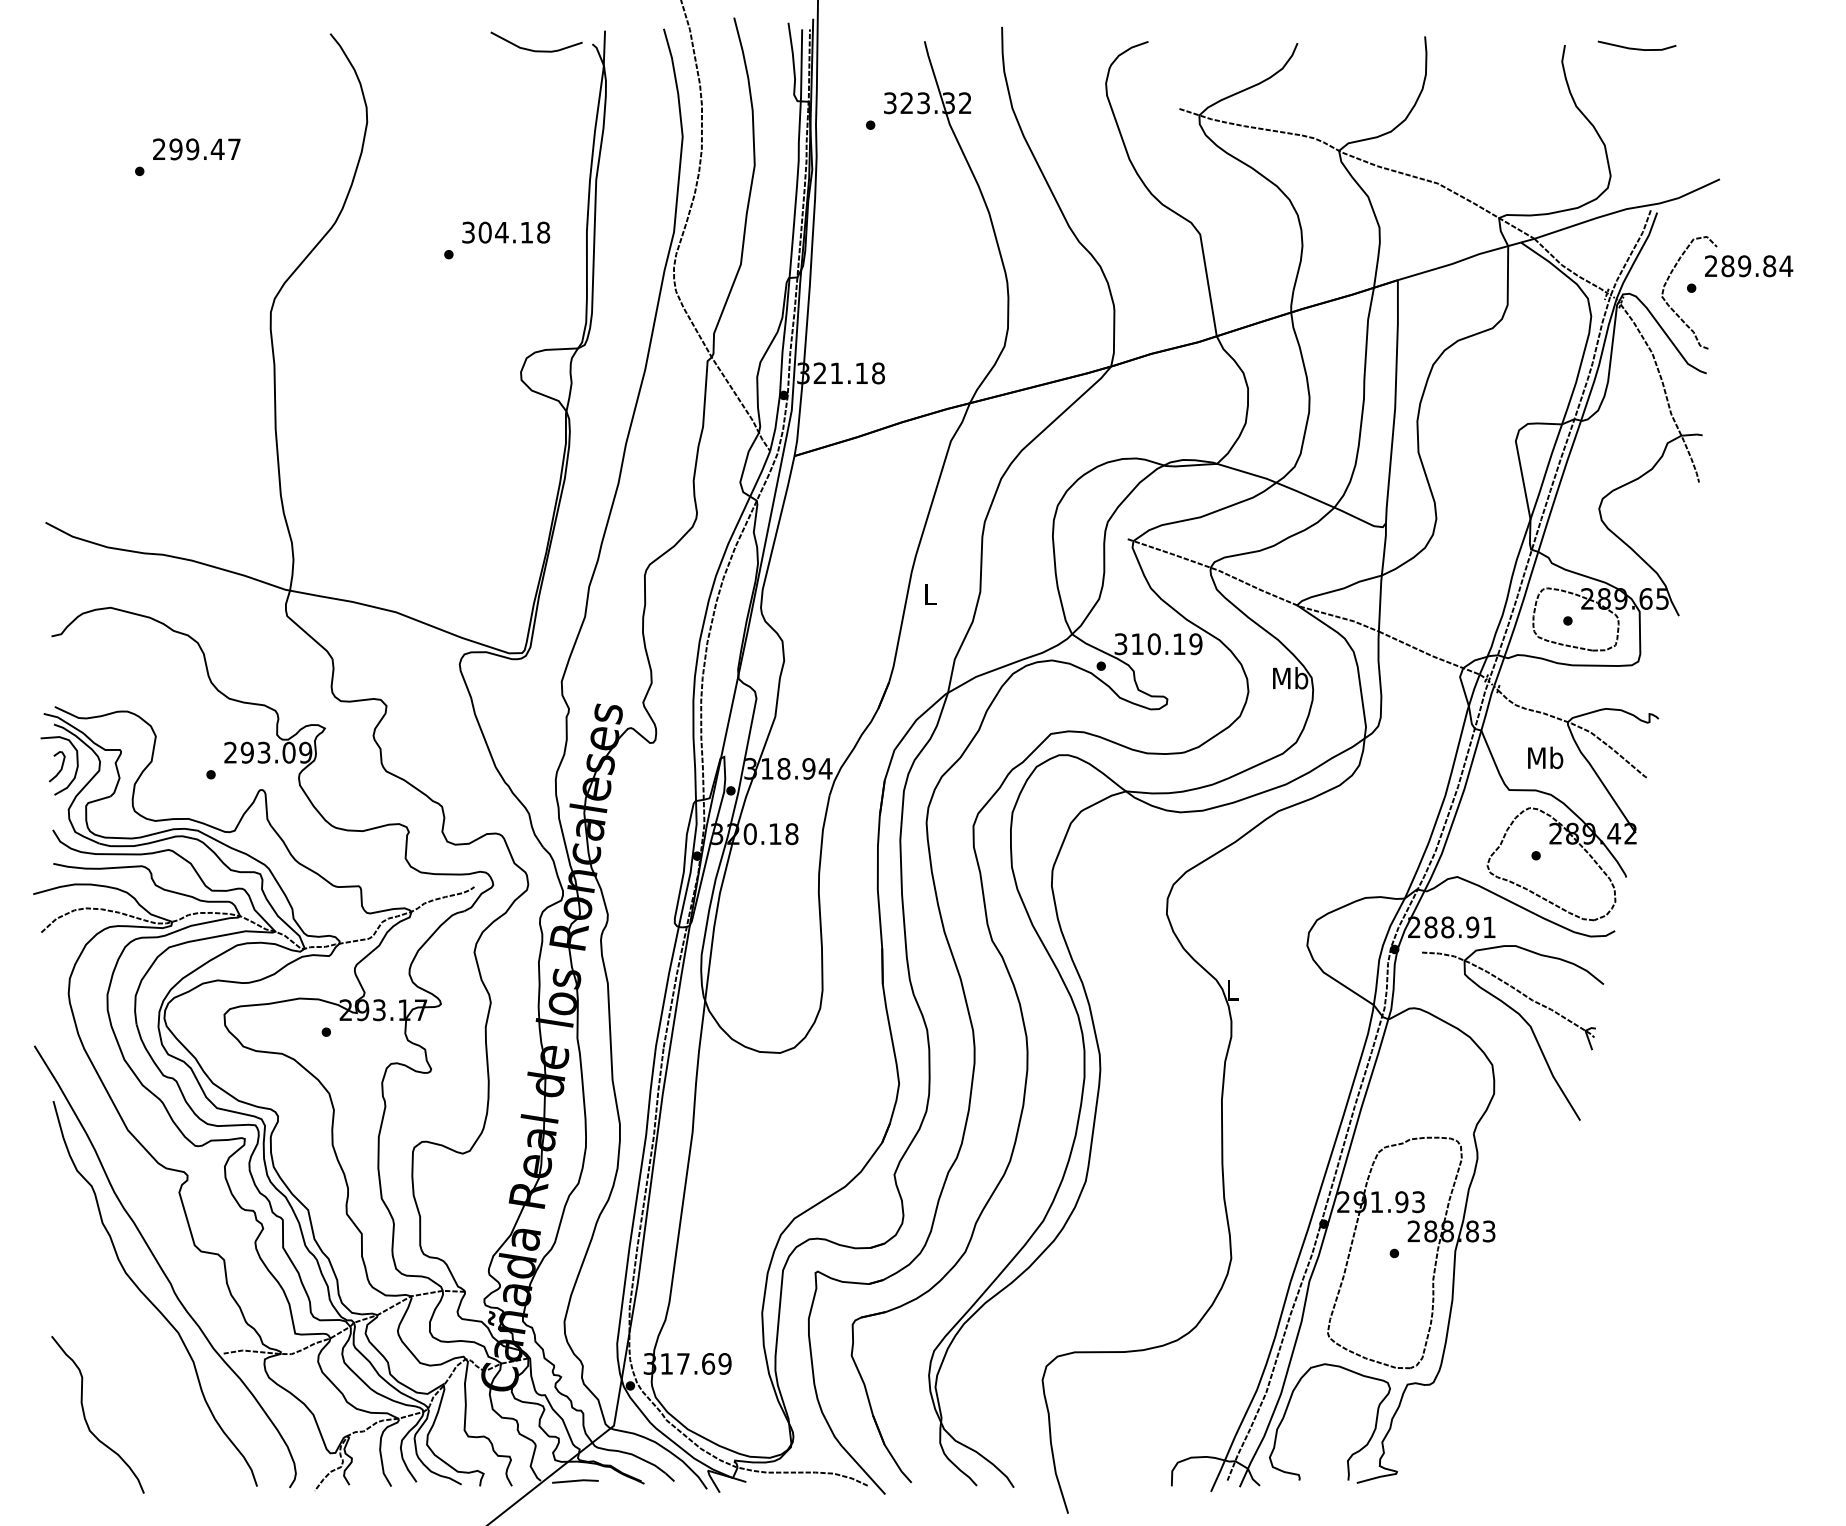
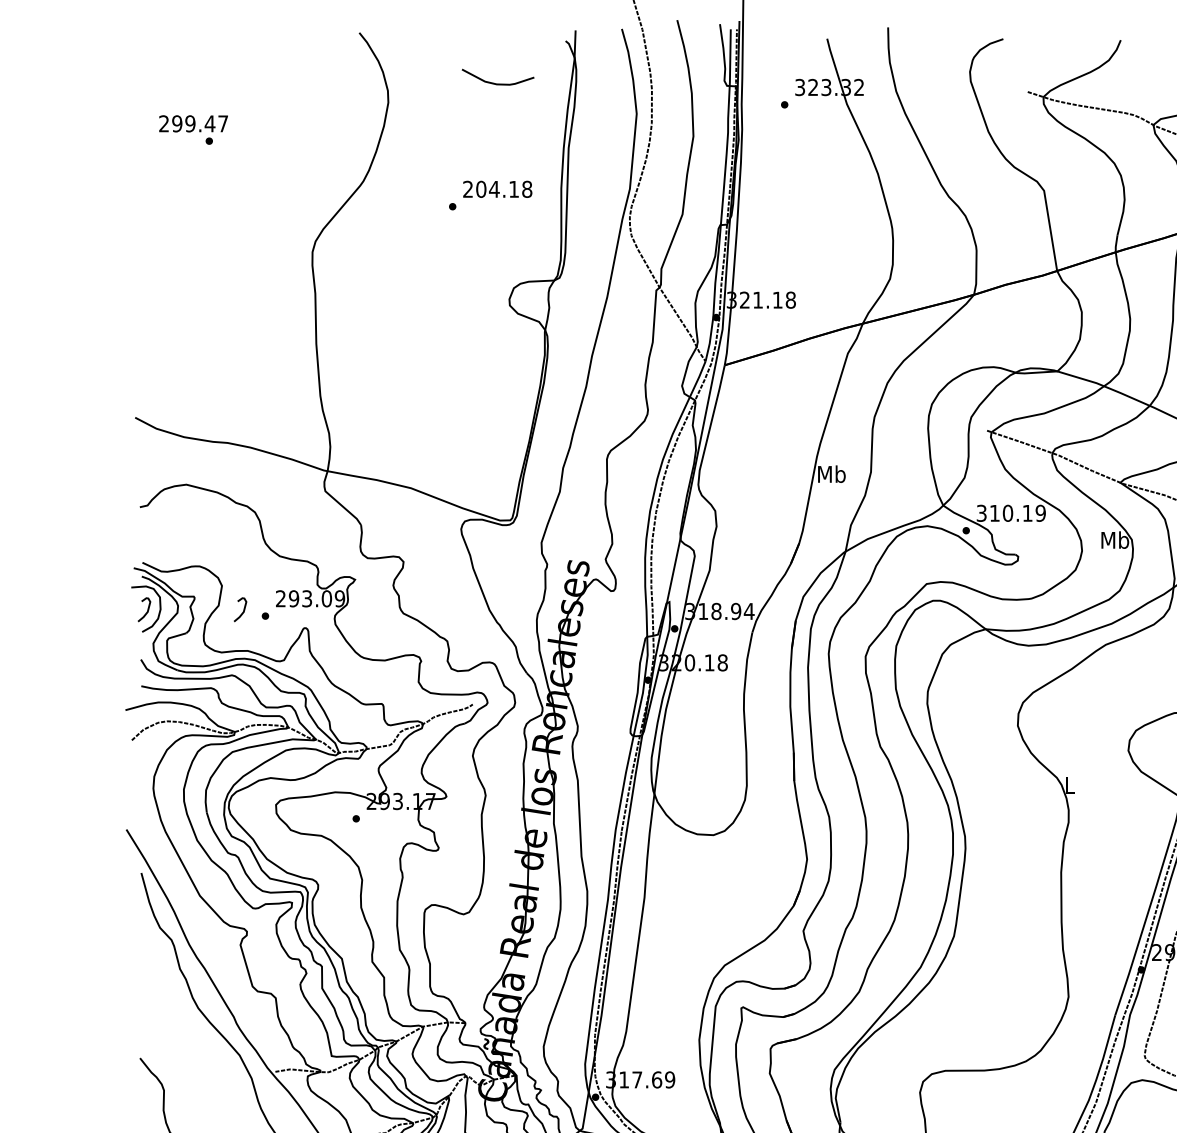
curve: (532, 49) -> (494, 83), moved
text: (196, 149) -> (193, 123), moved
text: (468, 232) -> (468, 189), 304.18 -> 204.18
text: (930, 594) -> (831, 474), L -> Mb
curve: (182, 768) -> (242, 611), added

